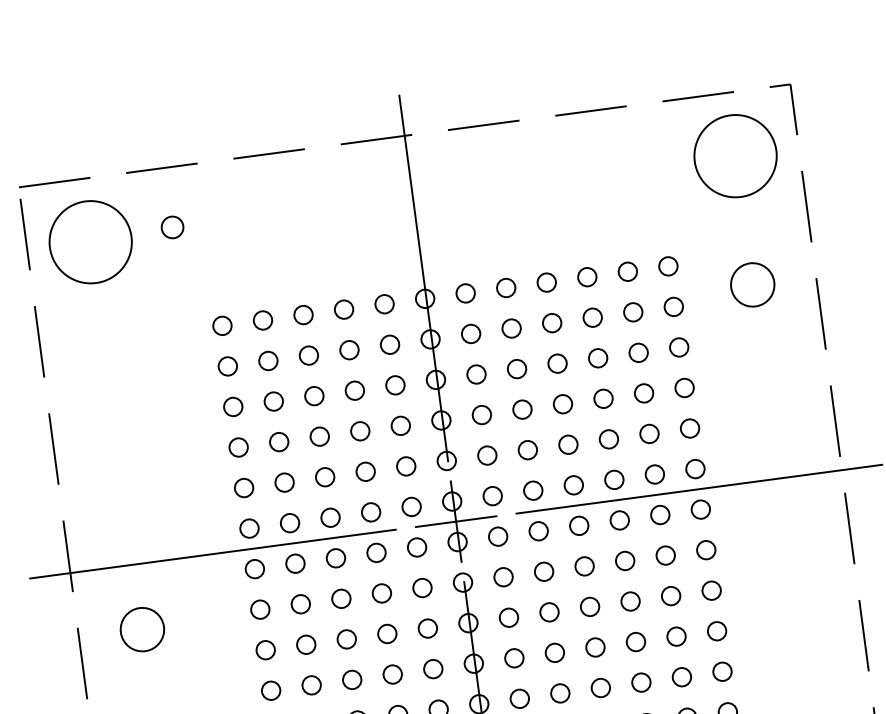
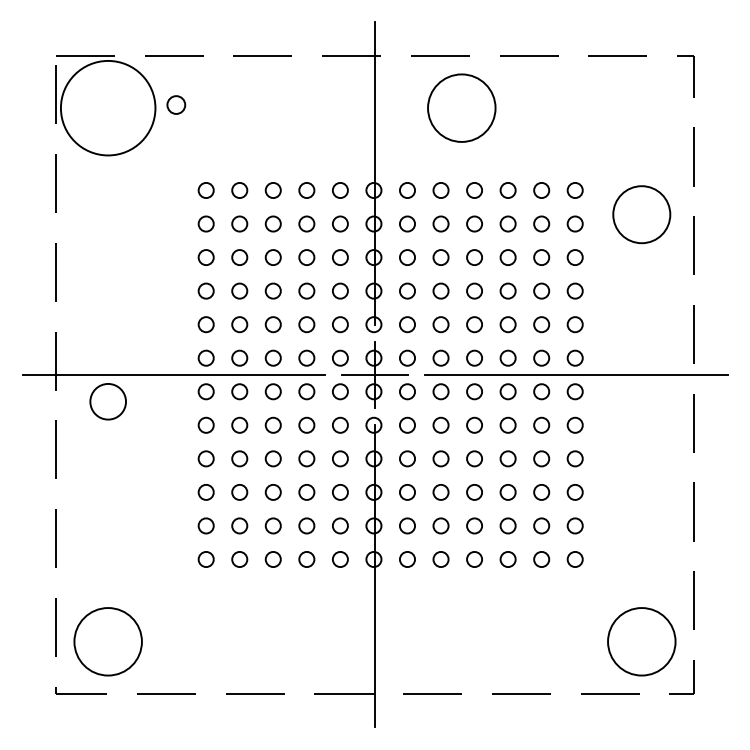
circle: (735, 155) -> (461, 107), moved
circle: (89, 241) -> (107, 107), size x1.4
circle: (752, 284) -> (641, 214), size x1.6
circle: (141, 629) -> (107, 401), moved

